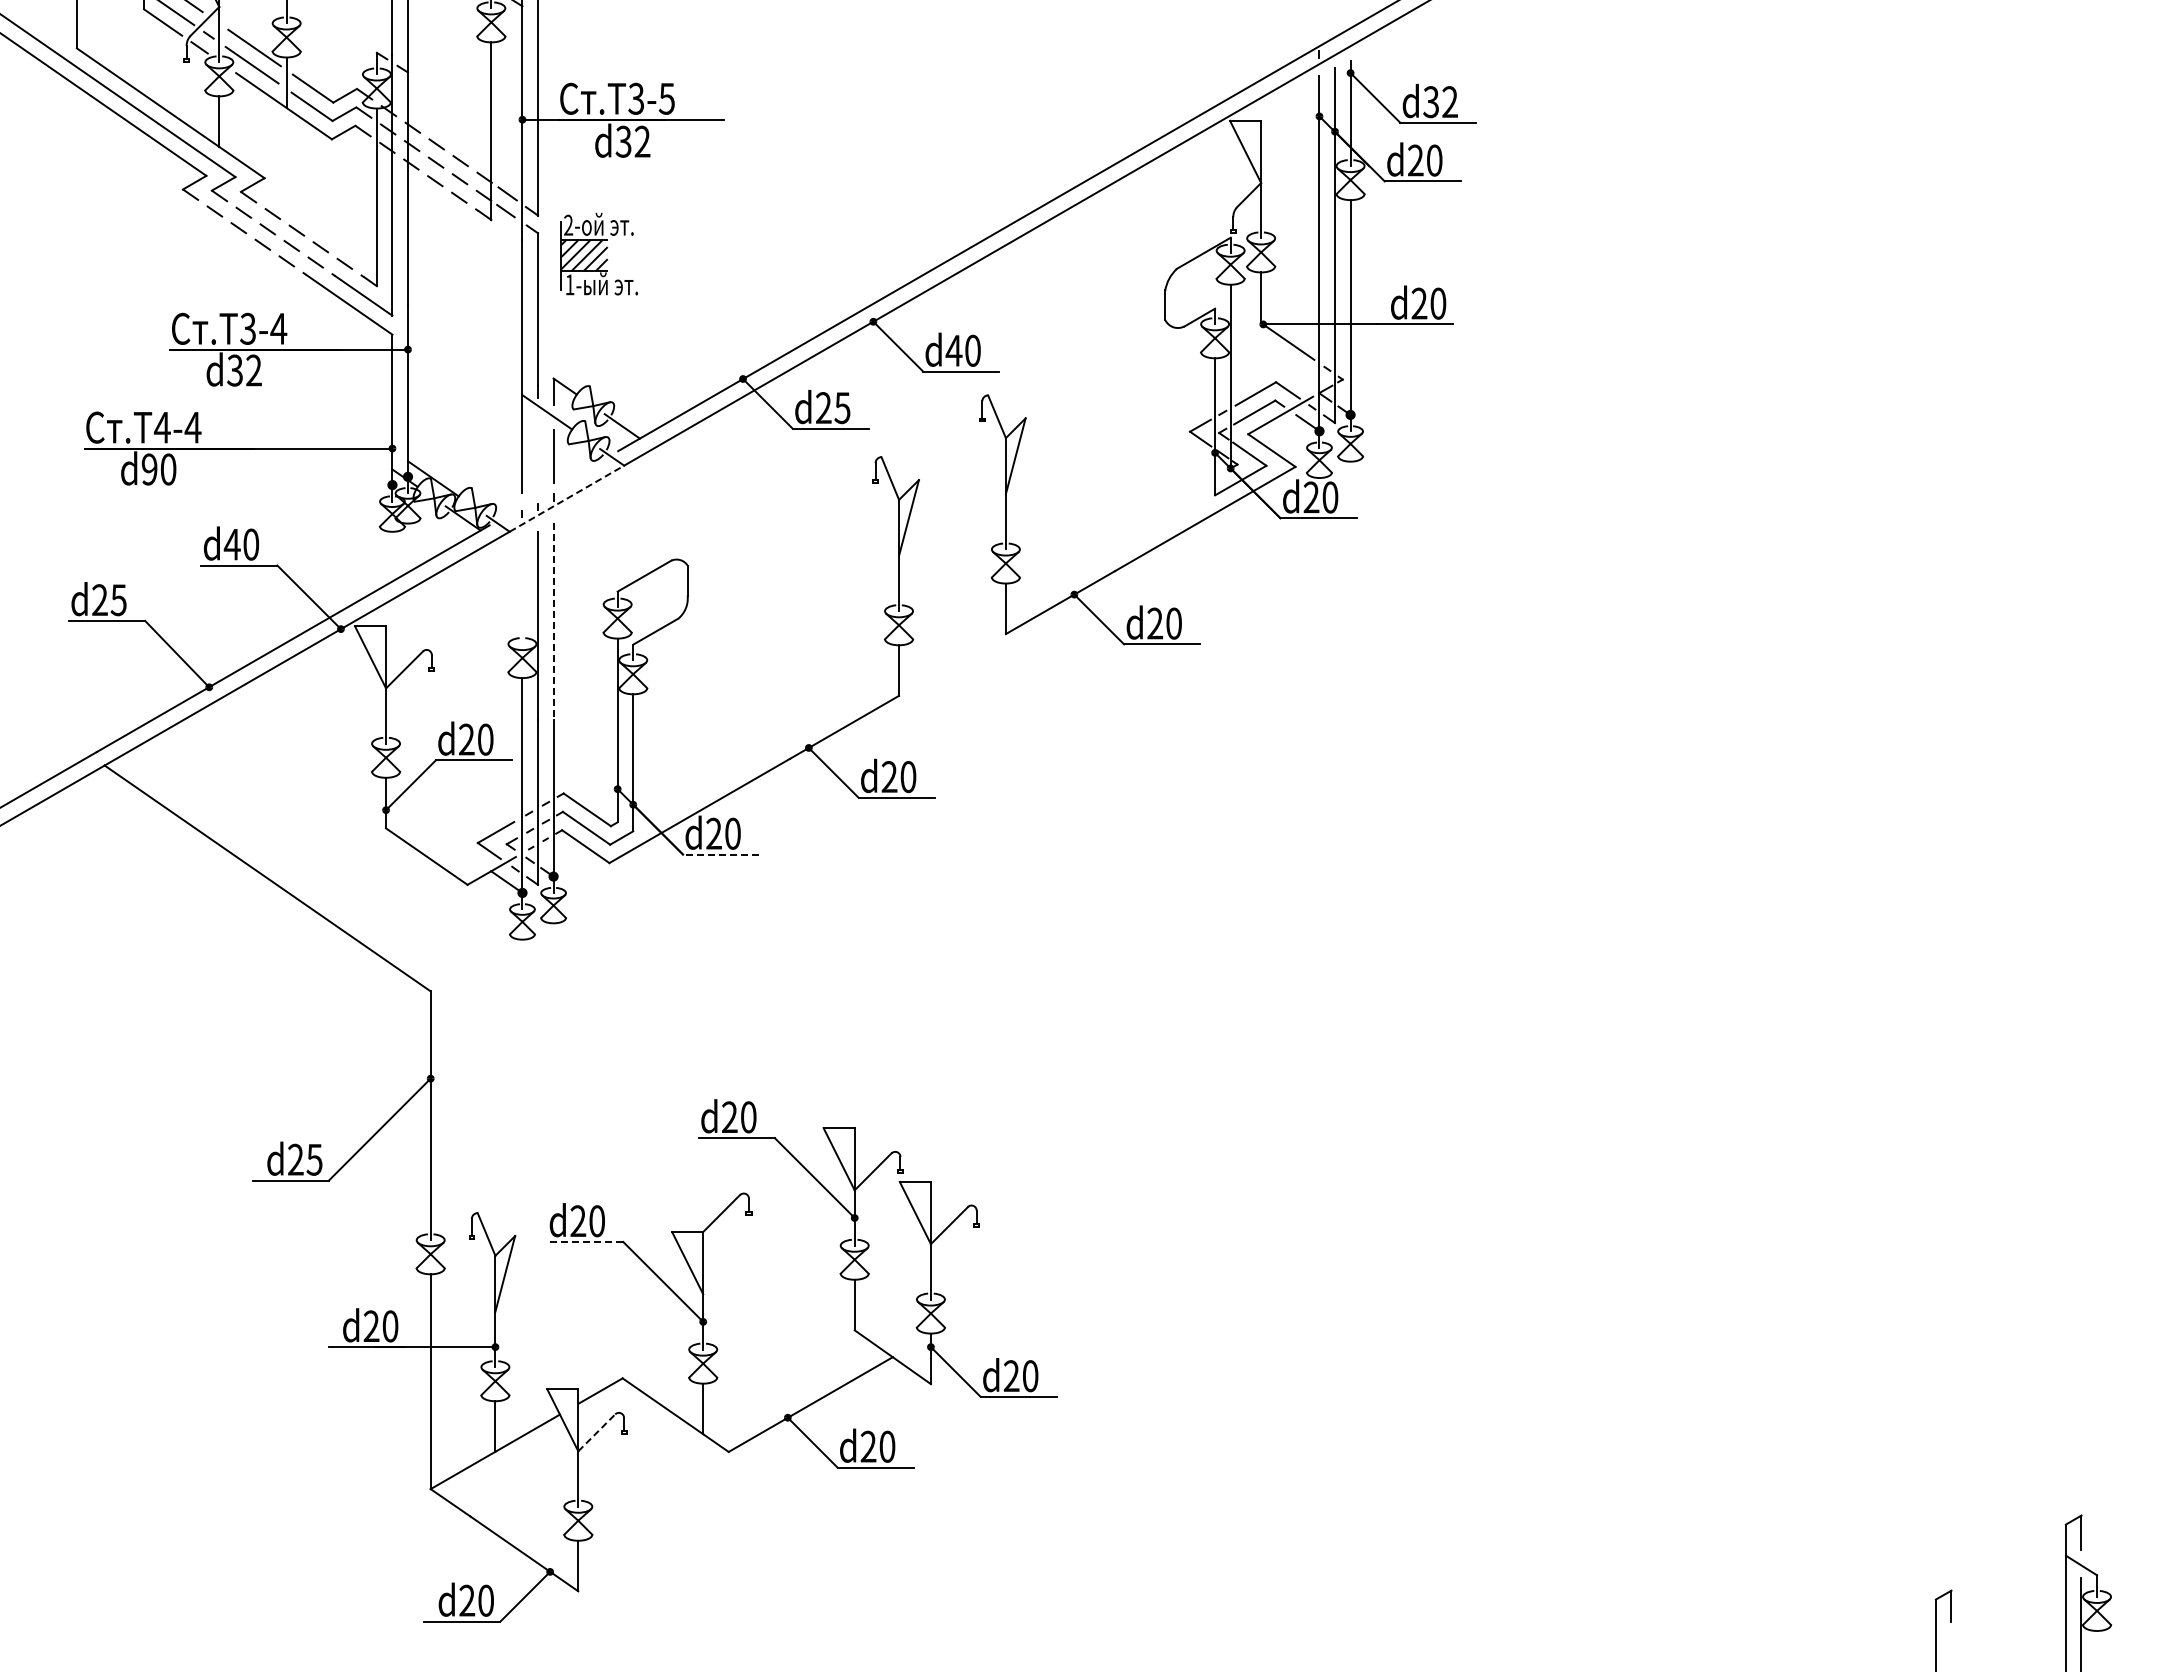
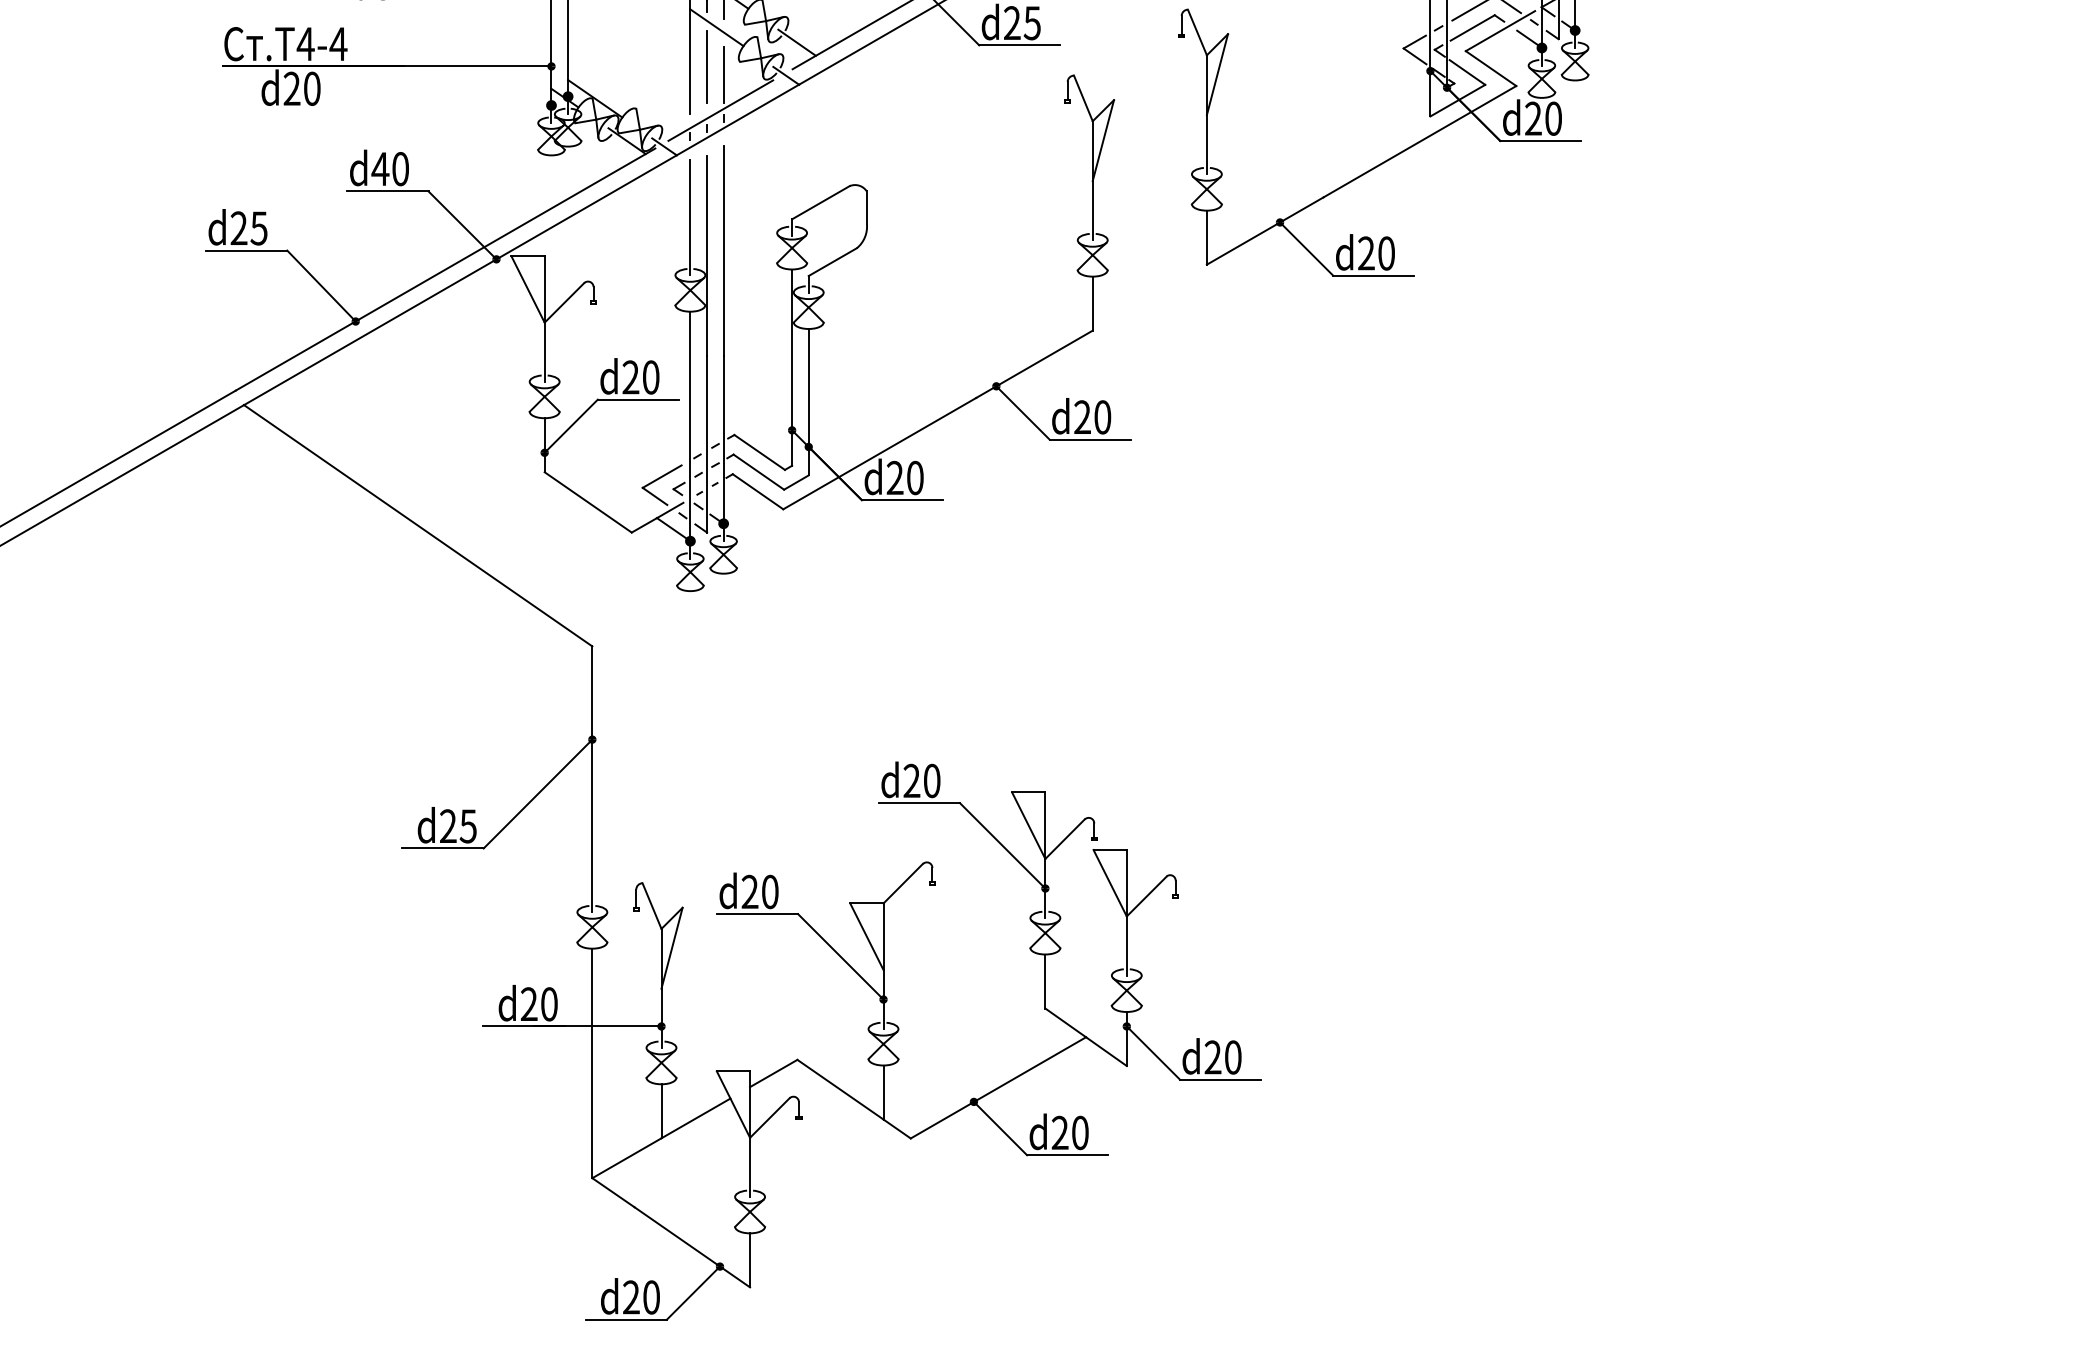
line: (538, 448) -> (707, 66), added
text: (149, 469) -> (291, 88), d90 -> d20
line: (550, 489) -> (720, 110), added
line: (567, 498) -> (738, 119), dashed -> solid
line: (522, 590) -> (690, 218), added
line: (553, 621) -> (723, 251), dashed -> solid
line: (720, 854) -> (901, 500), dashed -> solid
line: (585, 1241) -> (757, 913), dashed -> solid
line: (597, 1432) -> (770, 1117), dashed -> solid

